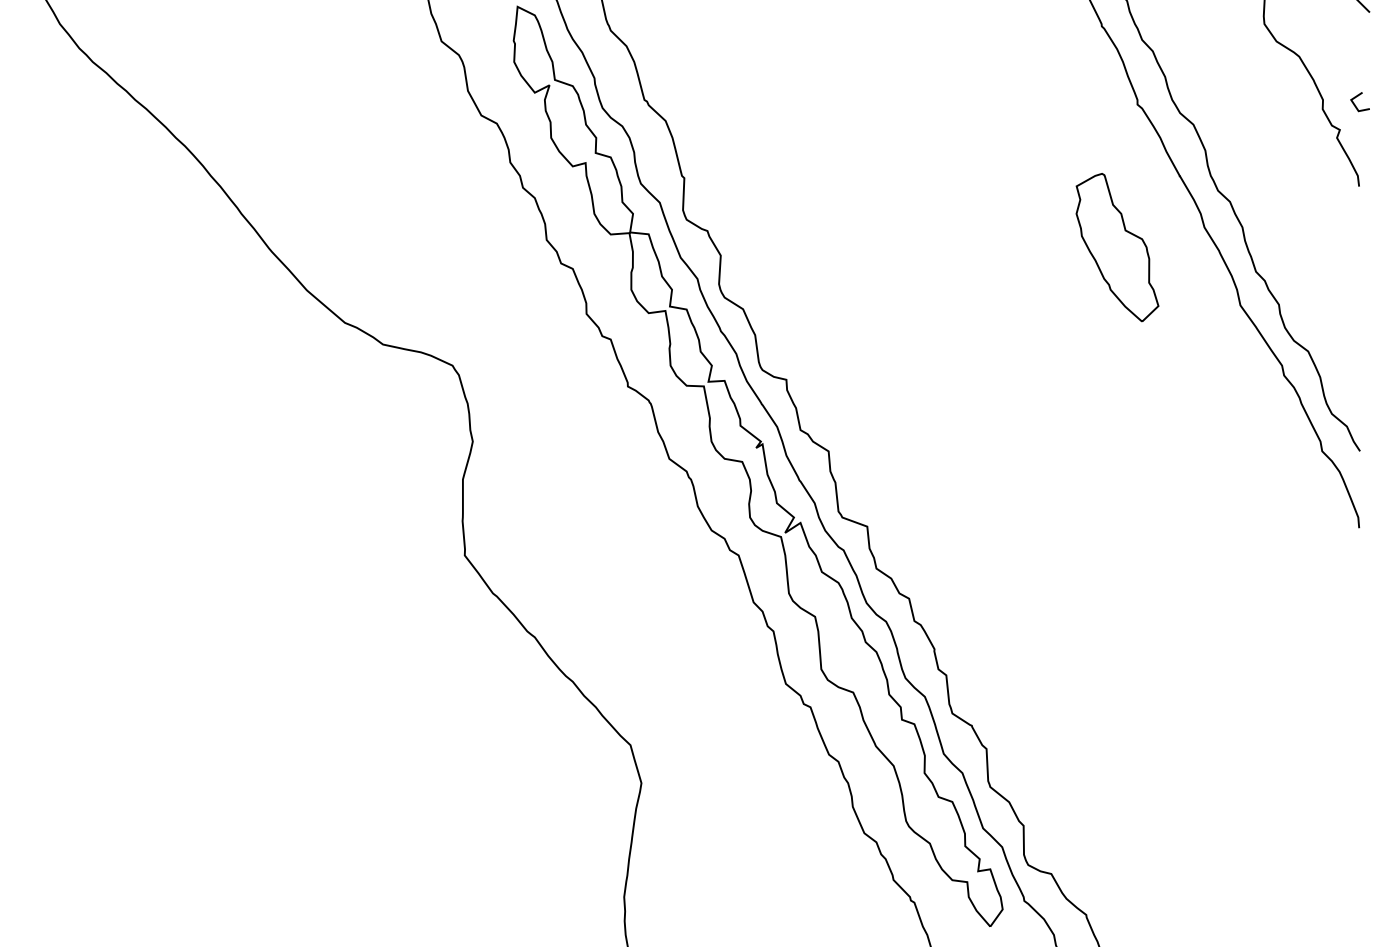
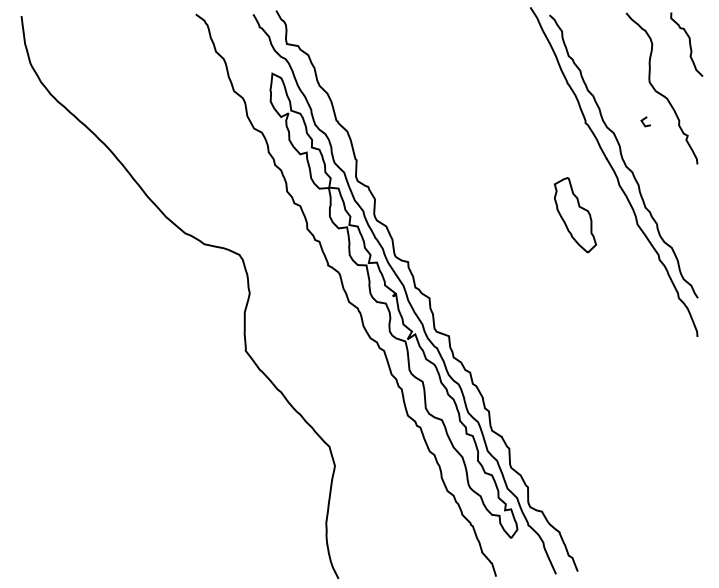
line: (1359, 97) -> (645, 119), moved
part: (1115, 247) -> (574, 215), moved

